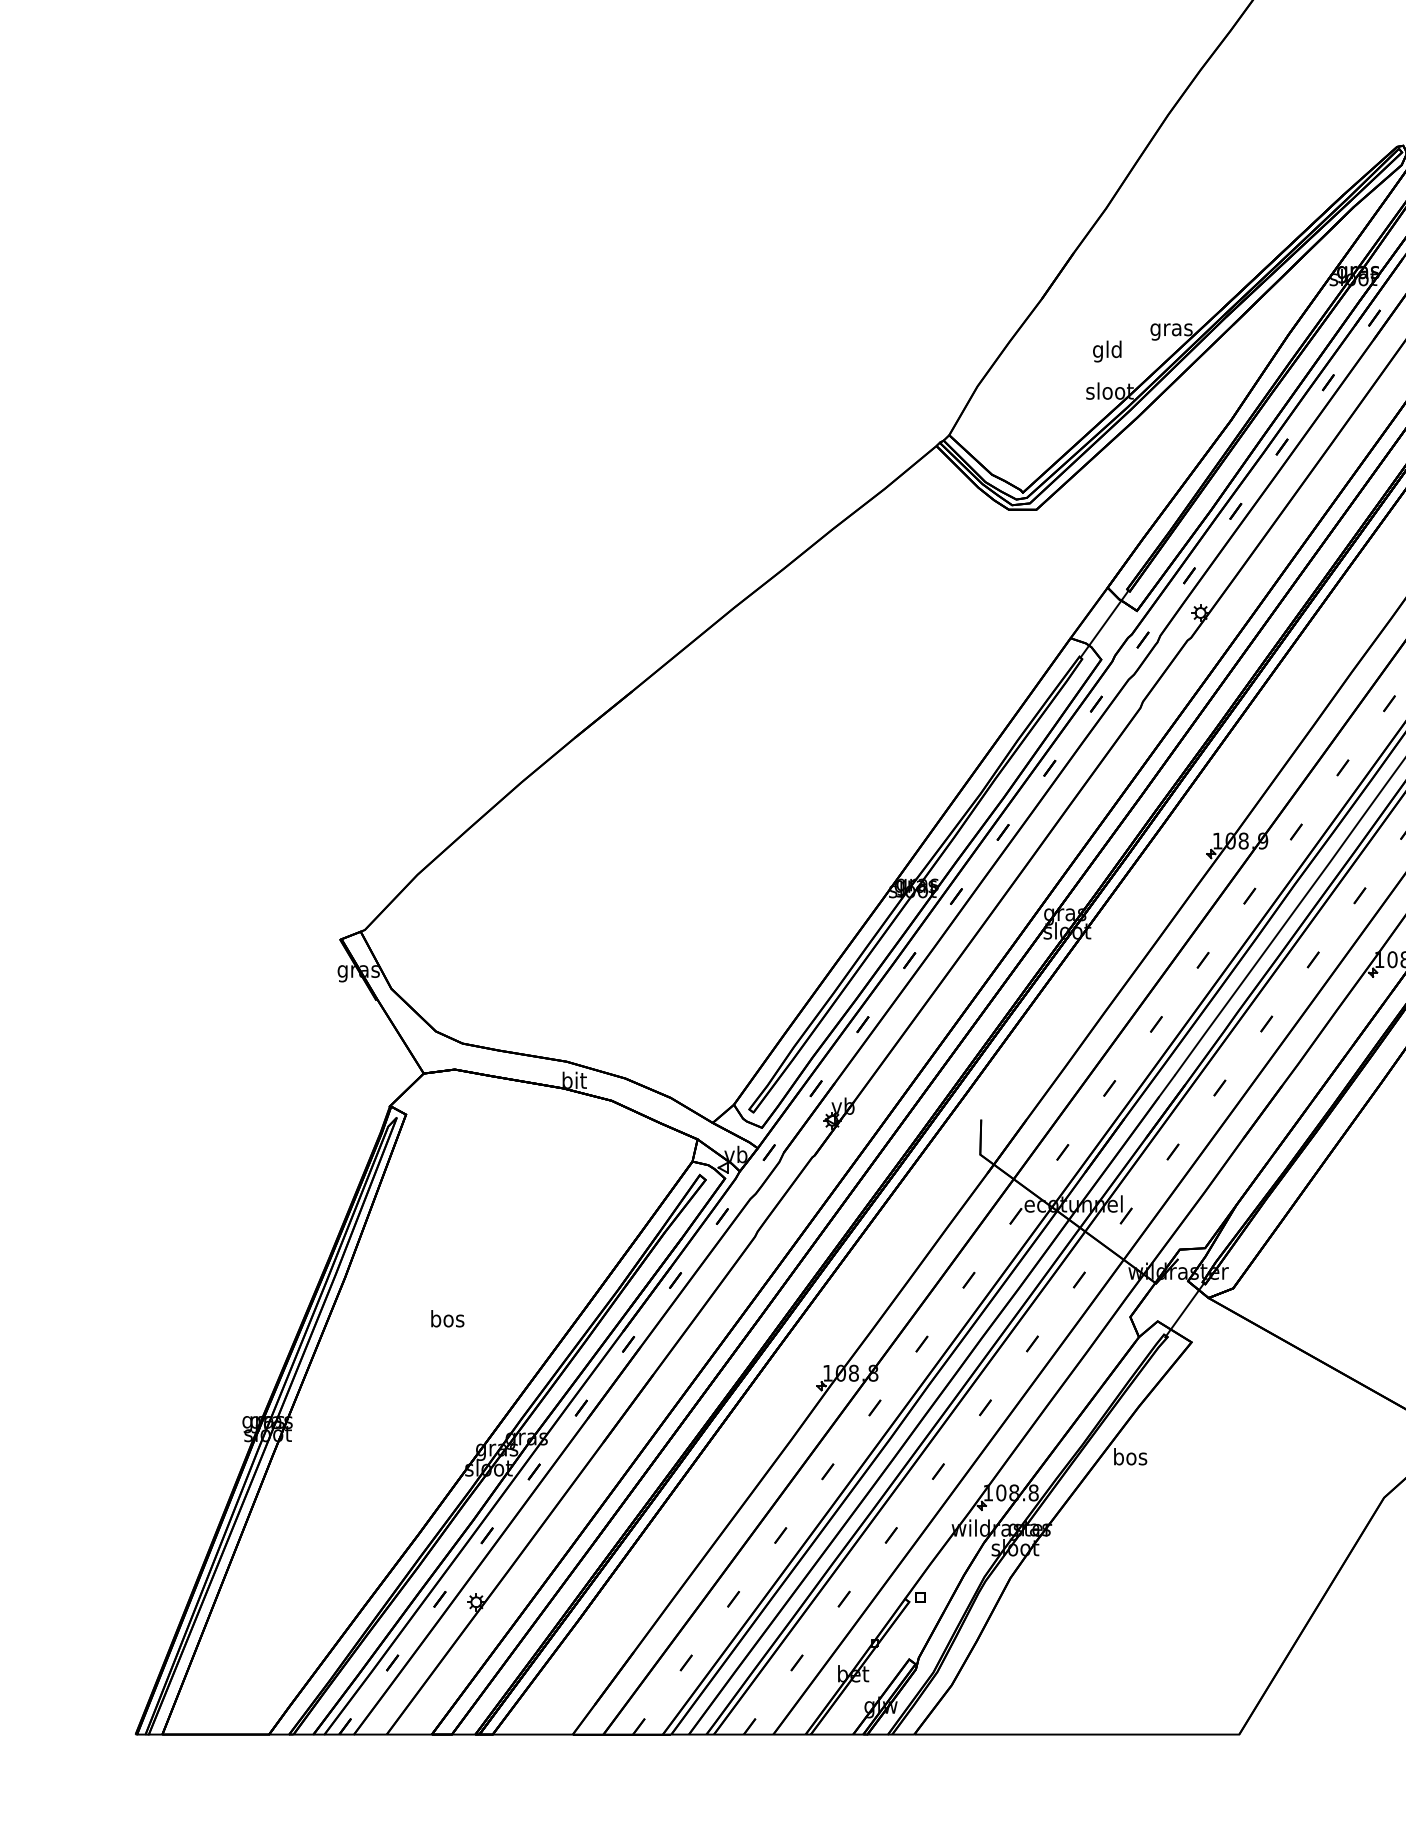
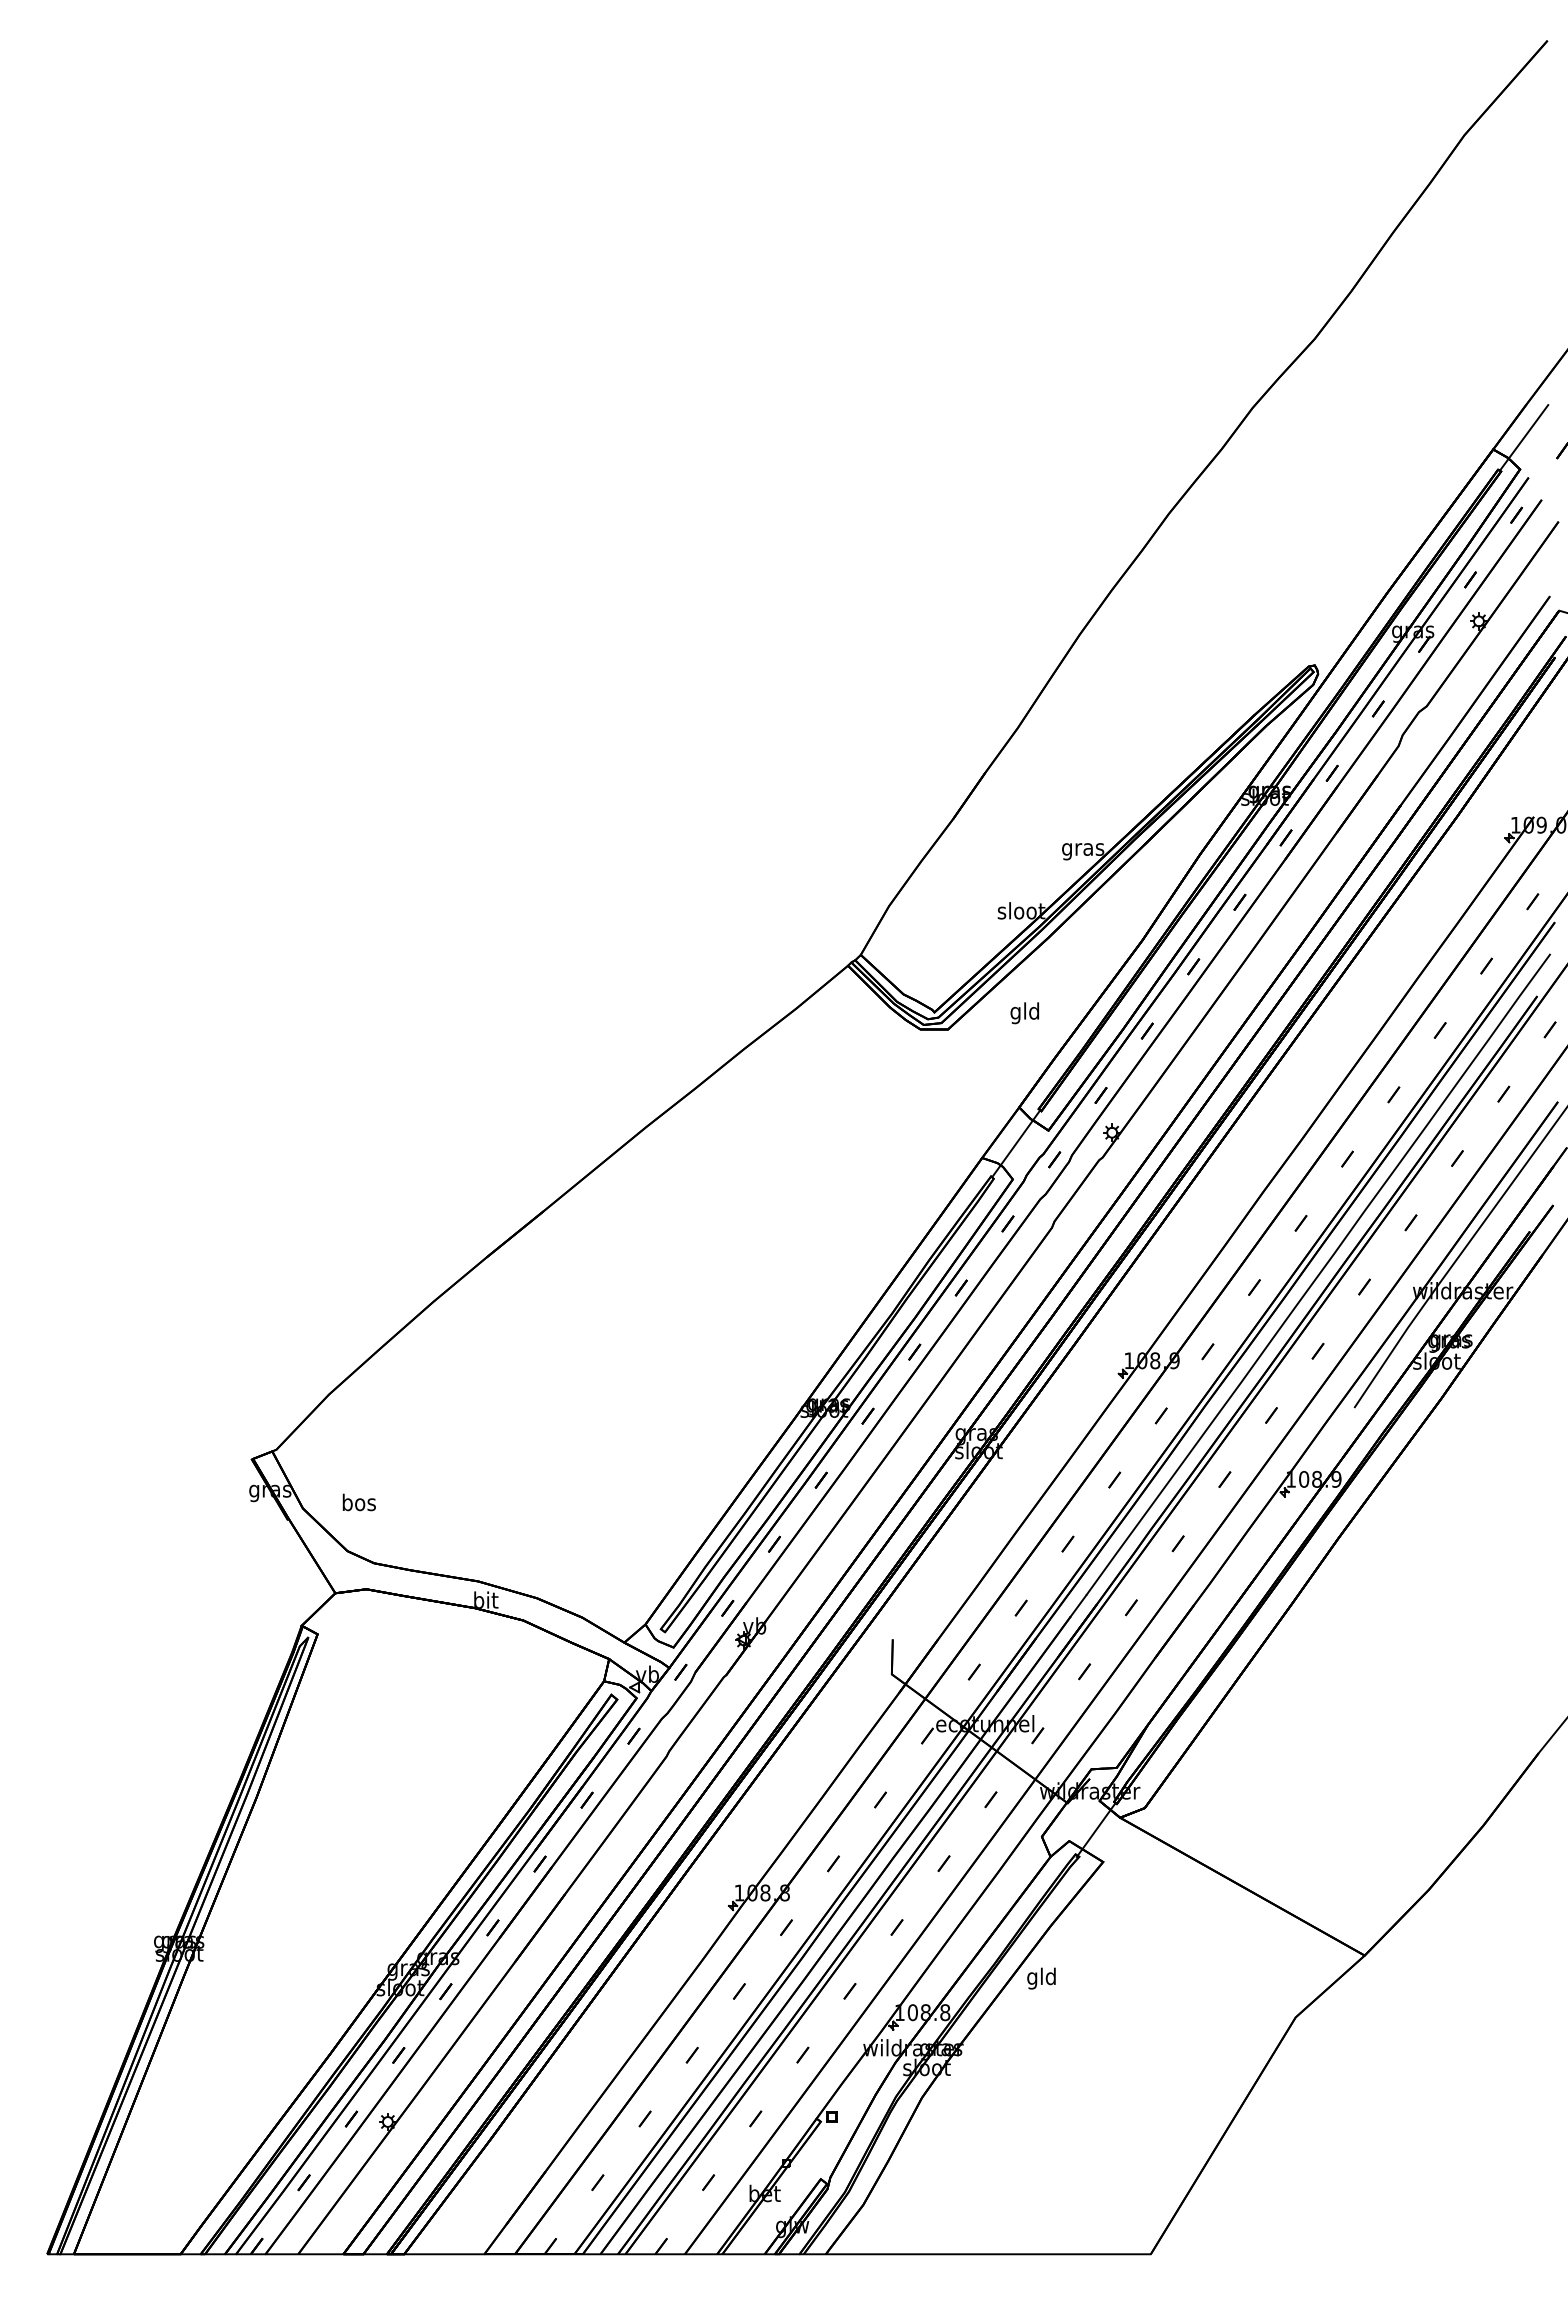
text: (1106, 351) -> (1024, 1013), moved
text: (446, 1318) -> (358, 1502), moved
text: (1129, 1458) -> (1041, 1978), bos -> gld

